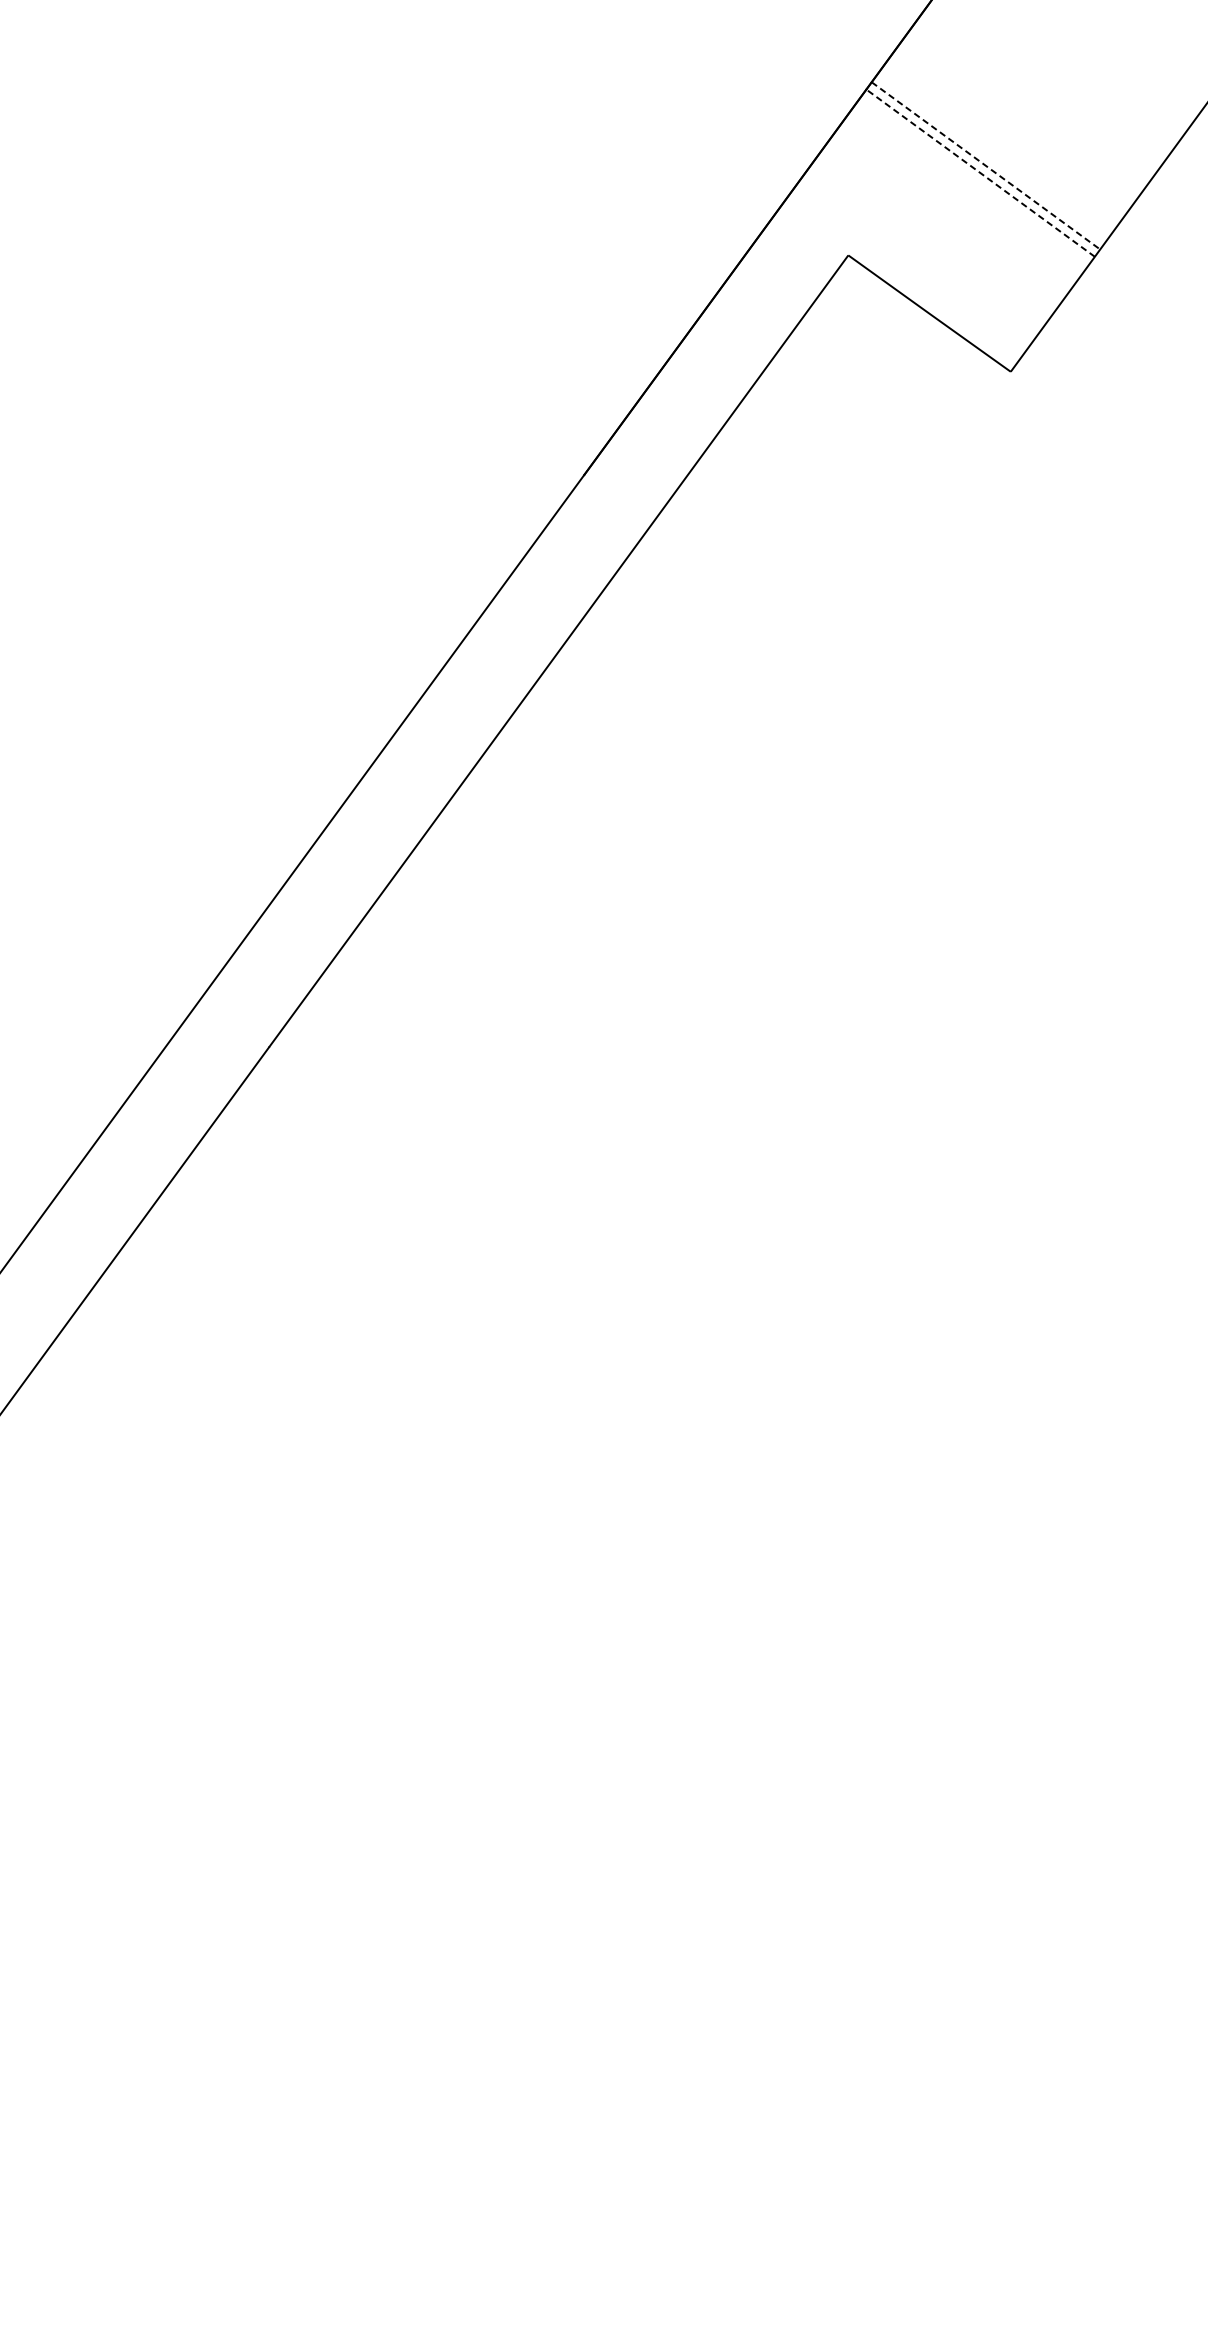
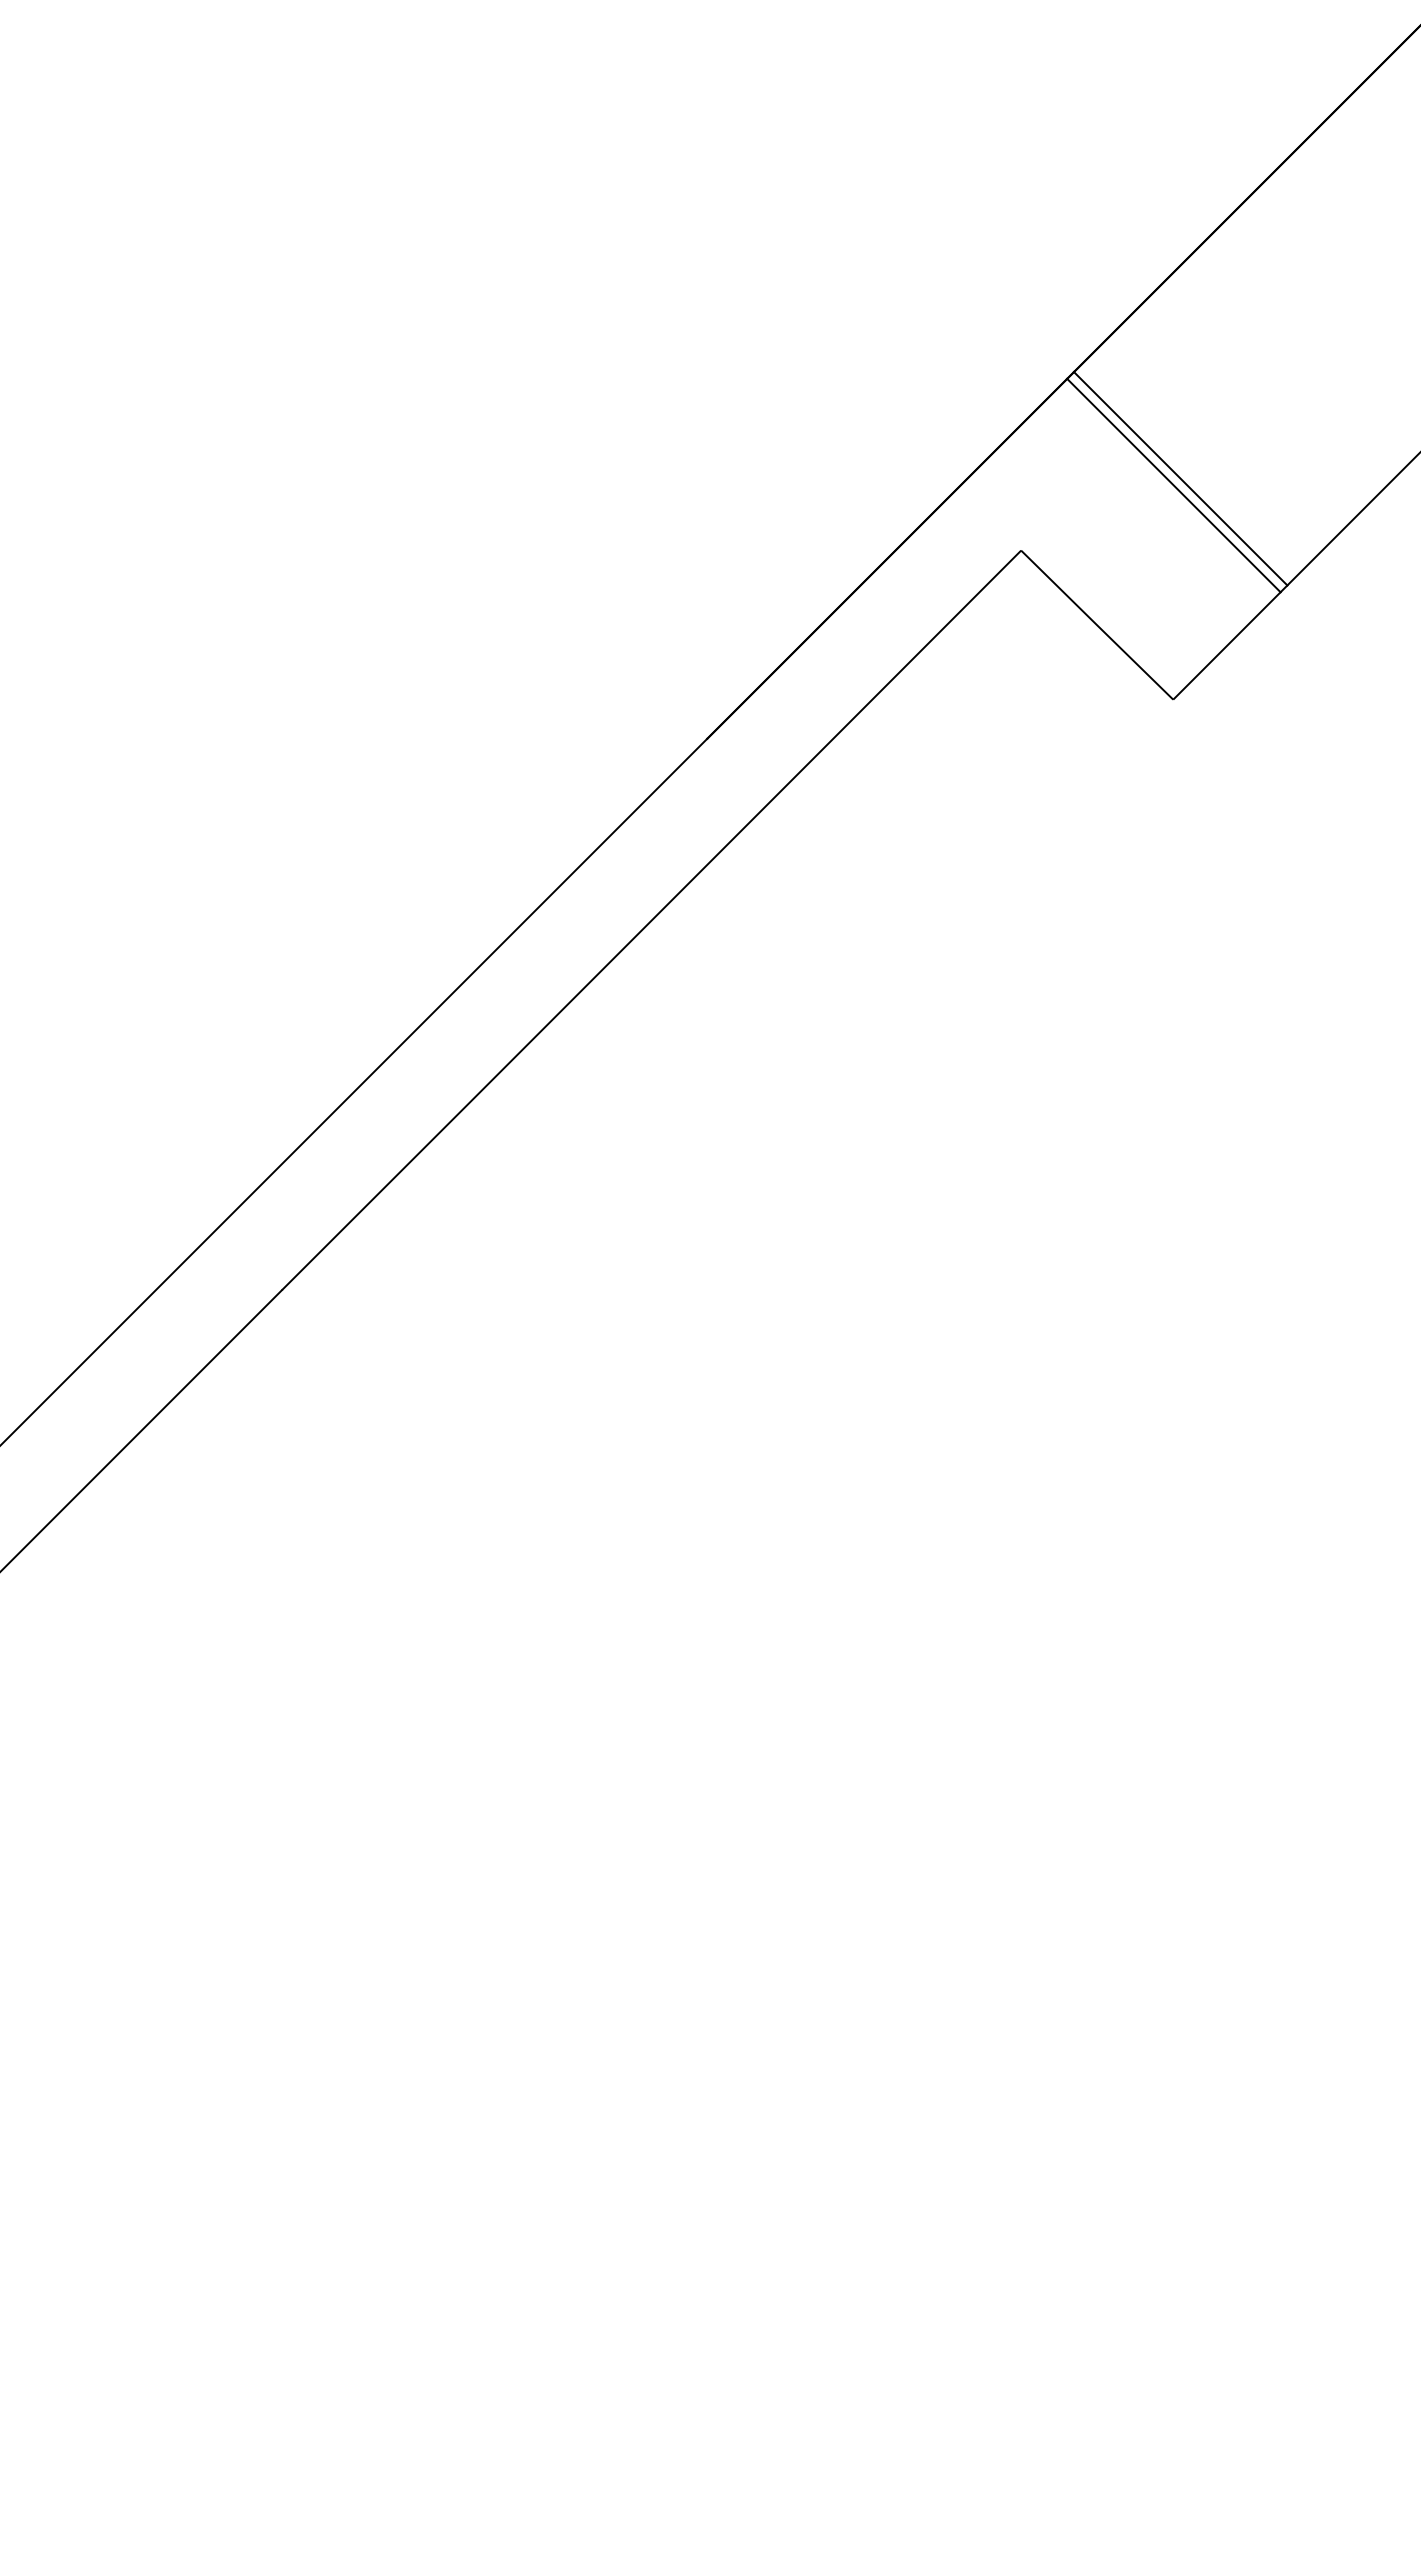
line: (985, 165) -> (1180, 478), dashed -> solid
line: (980, 173) -> (1173, 485), dashed -> solid

